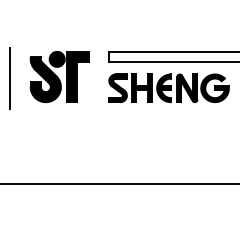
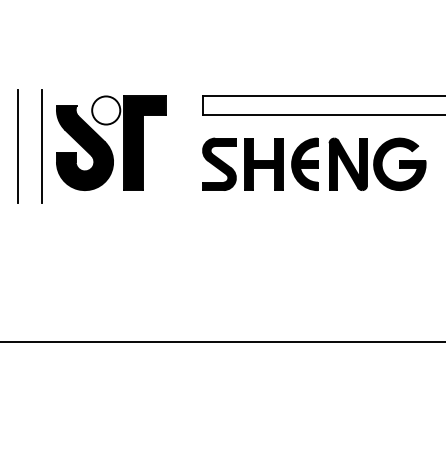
fill: (56, 58) -> (104, 108), removed
line: (22, 78) -> (41, 146), added

